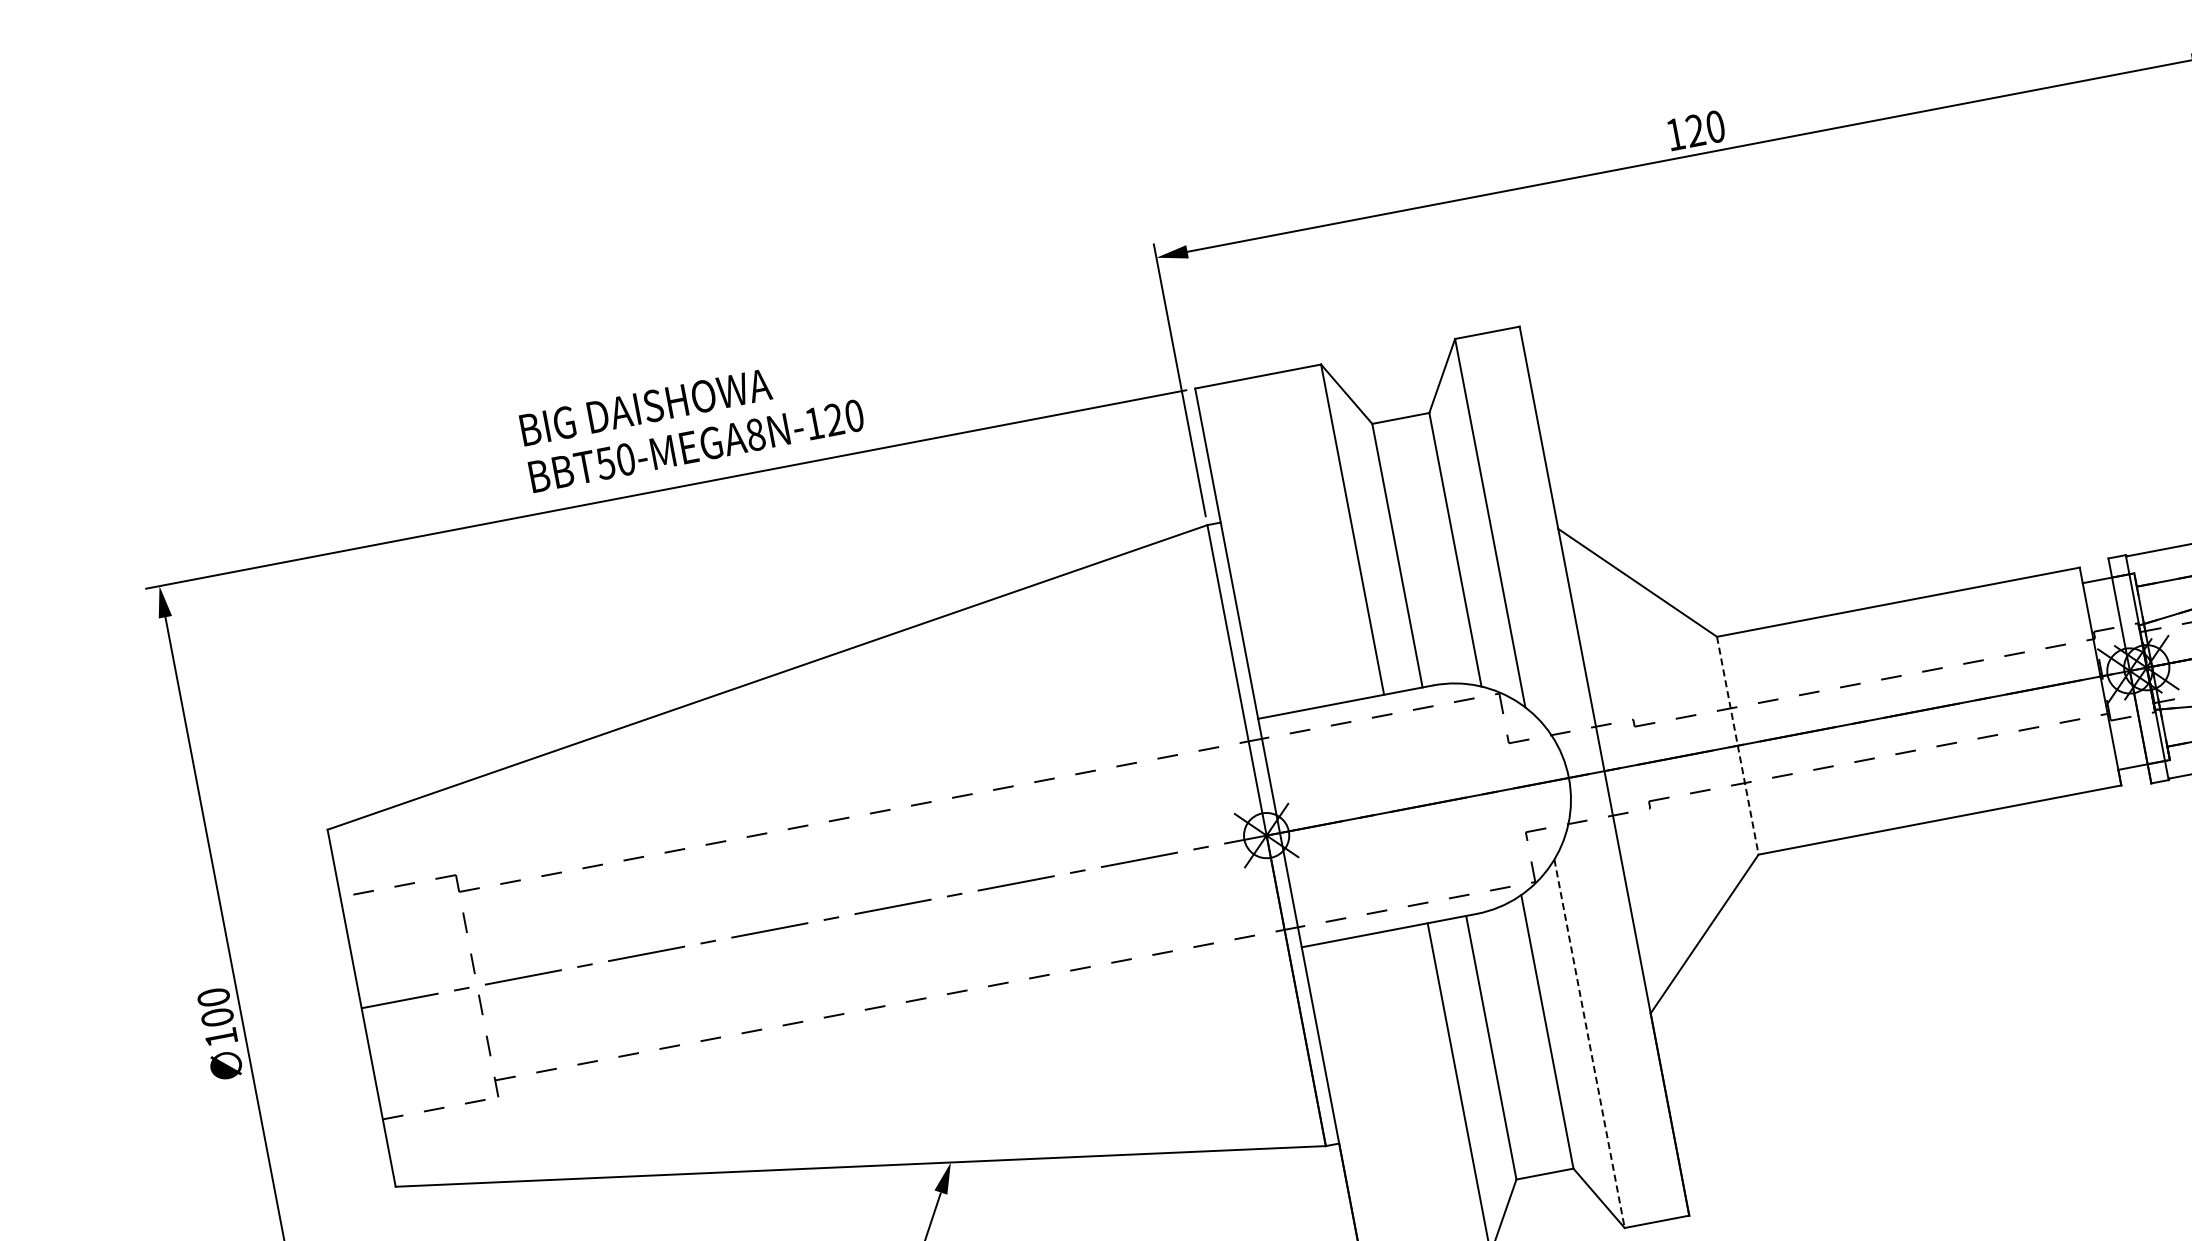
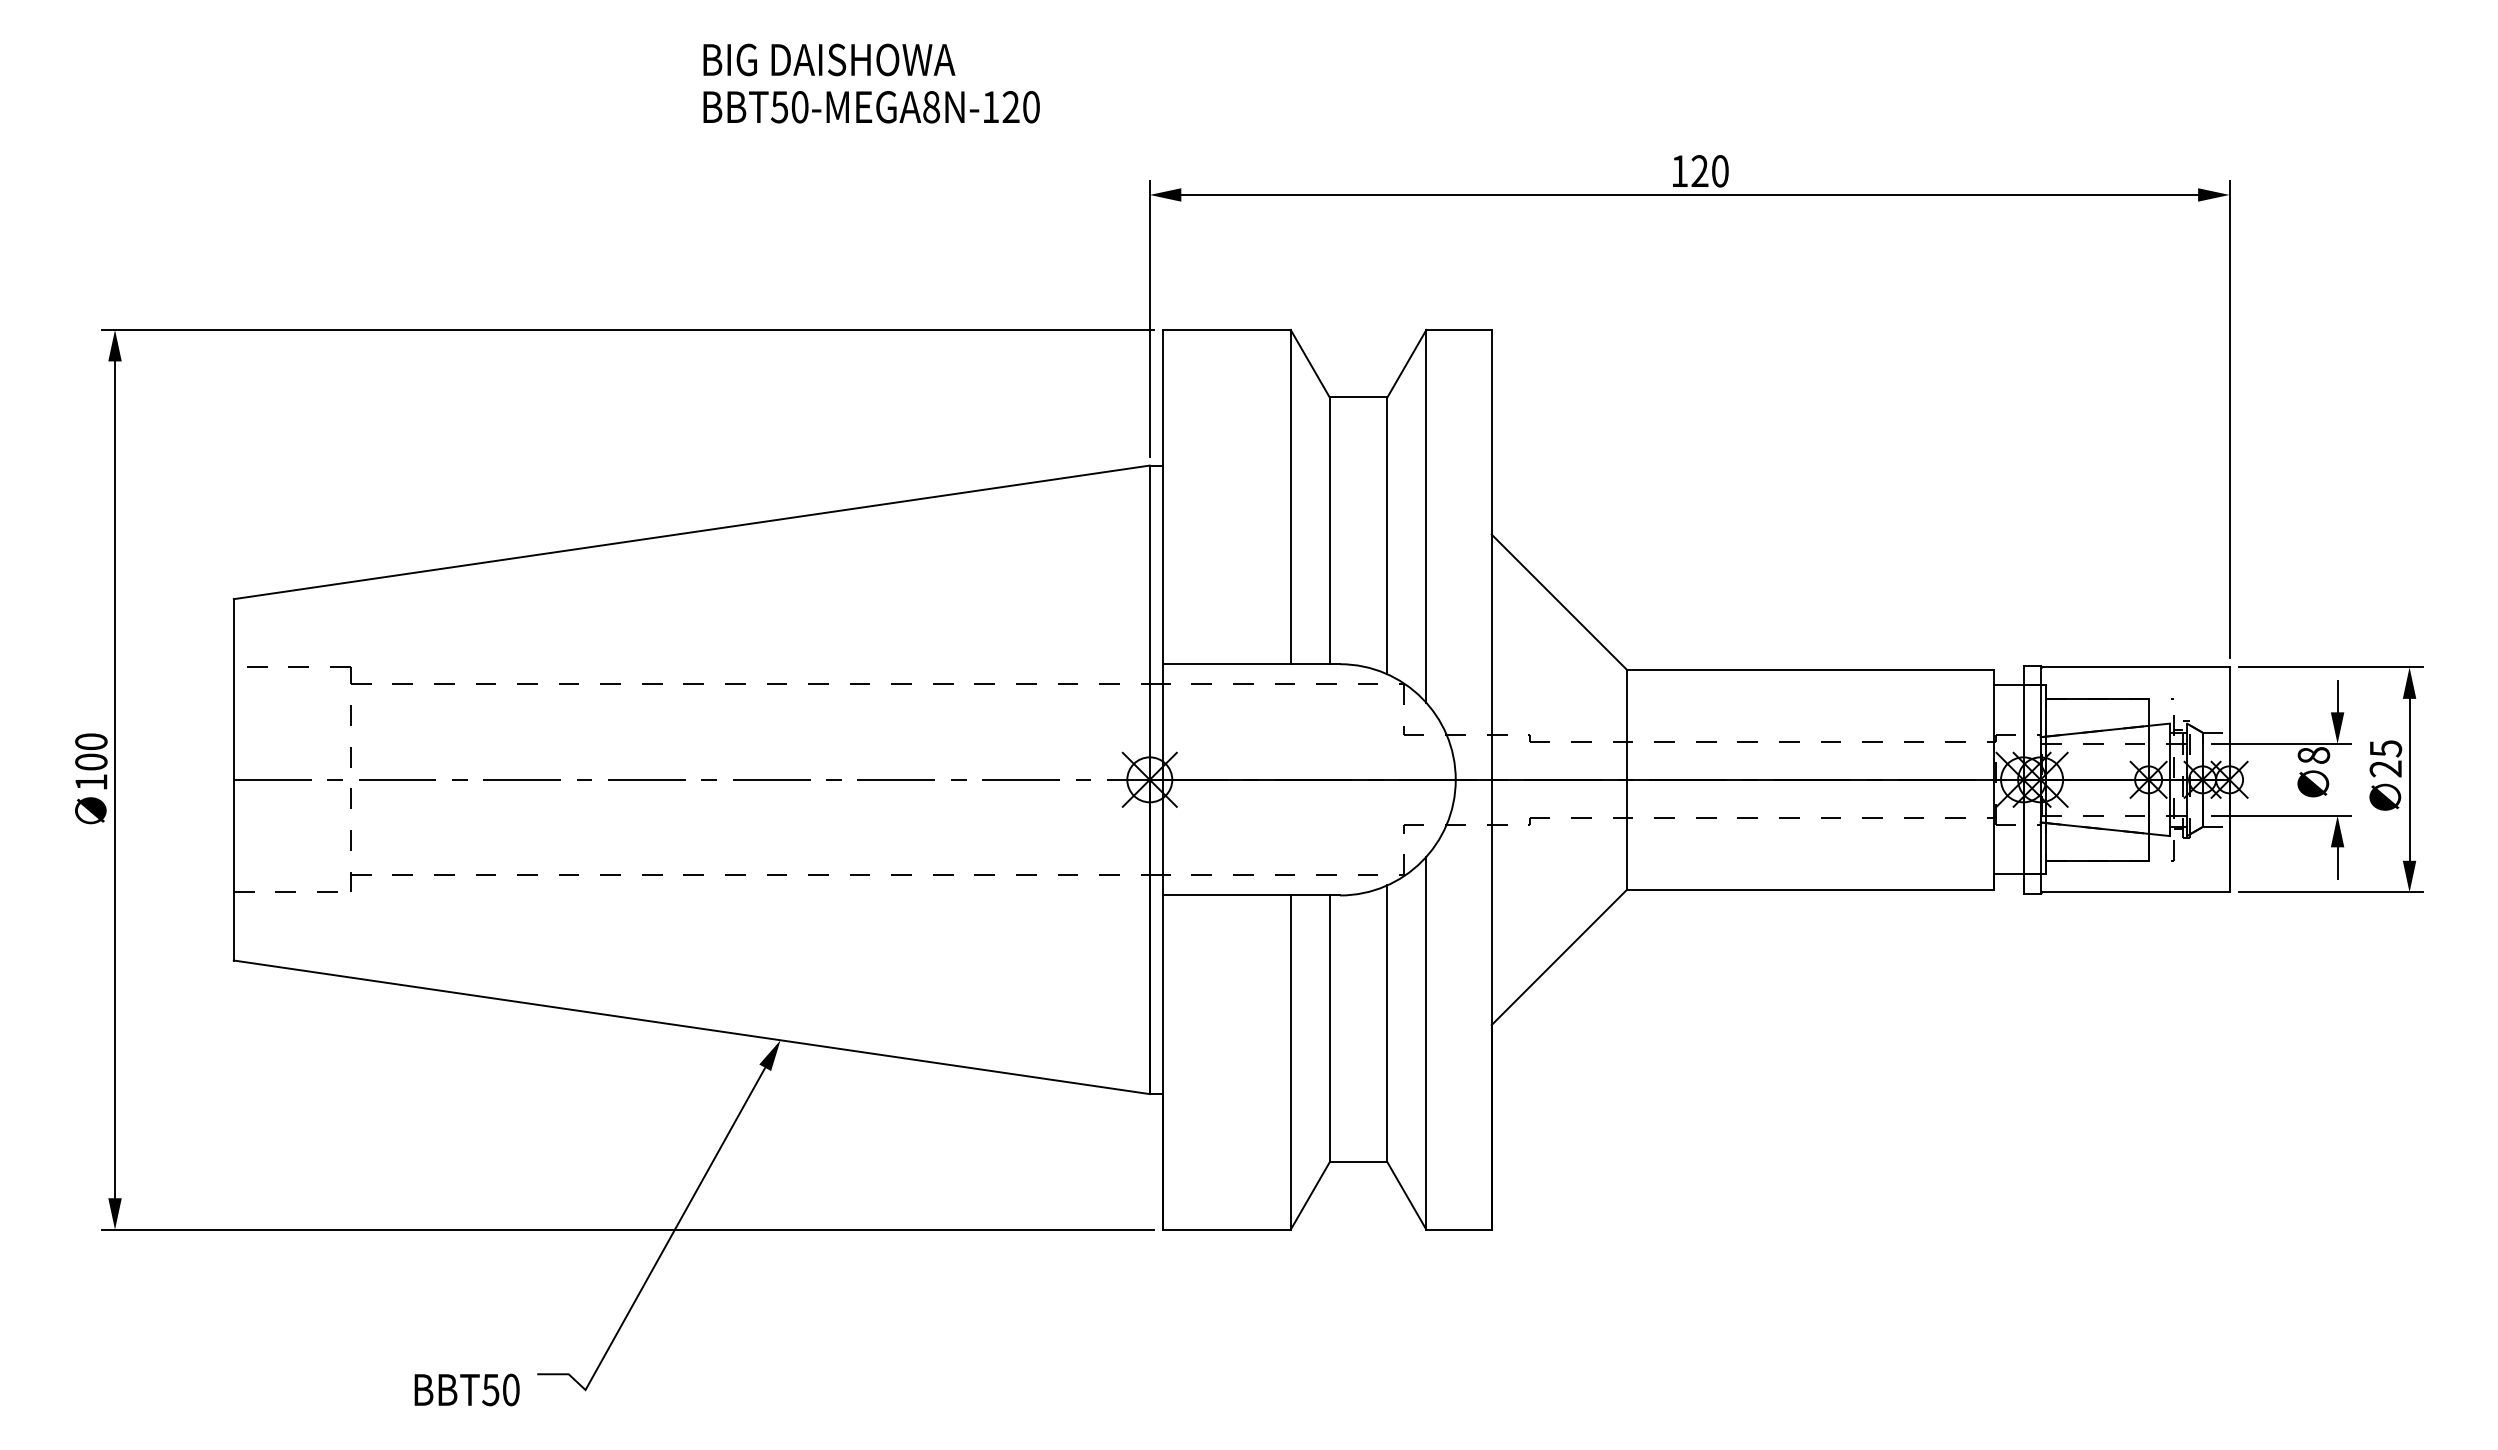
text: (691, 422) -> (871, 83), moved
line: (1737, 746) -> (1626, 780), dashed -> solid
line: (1589, 1043) -> (1426, 1043), dashed -> solid

